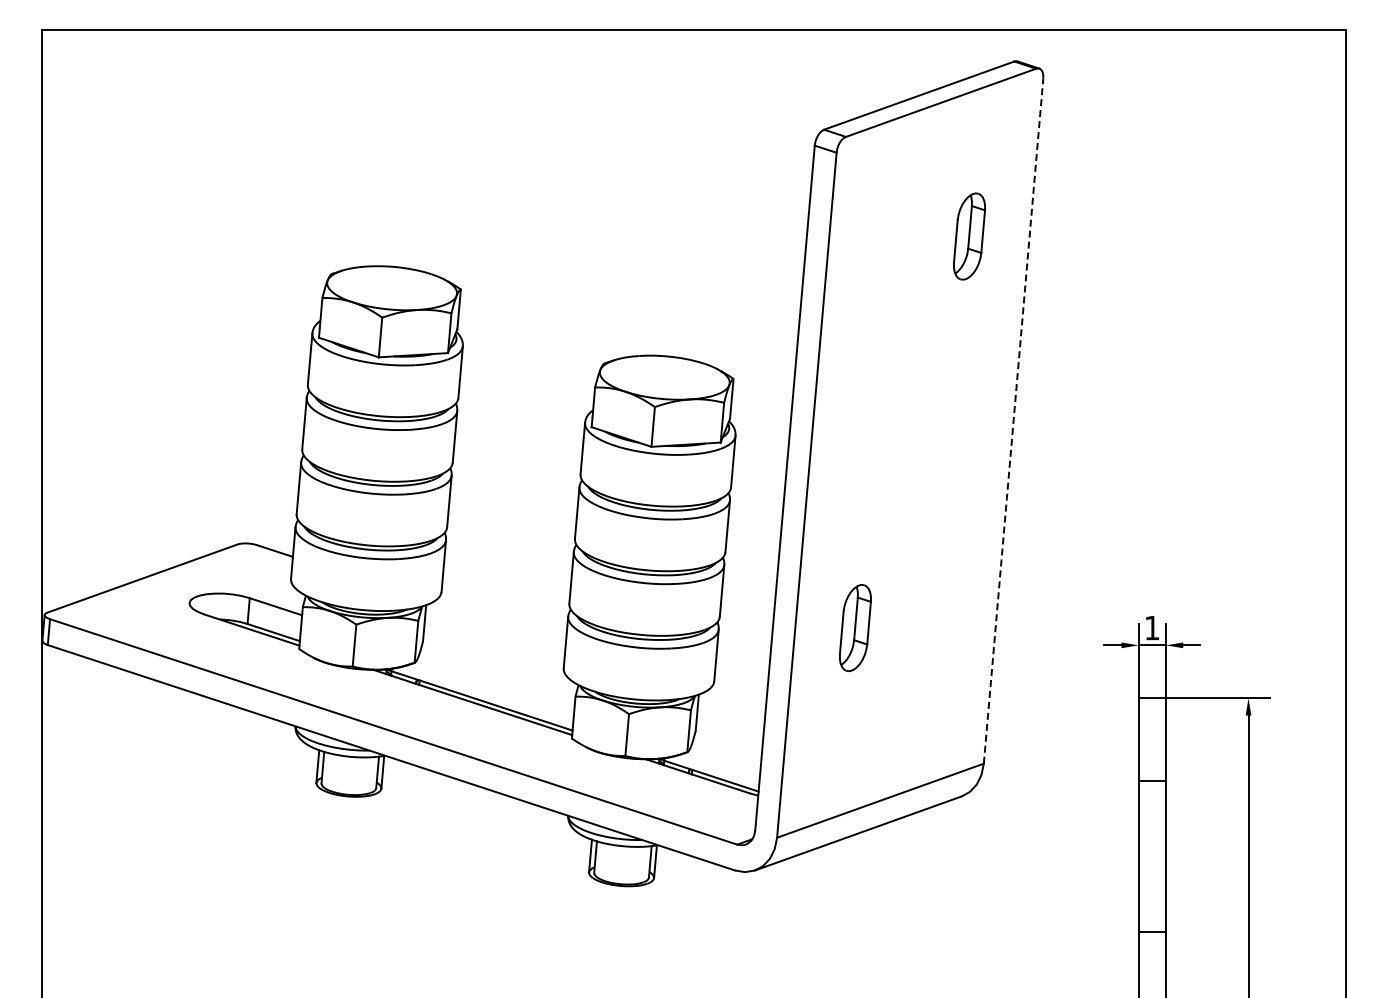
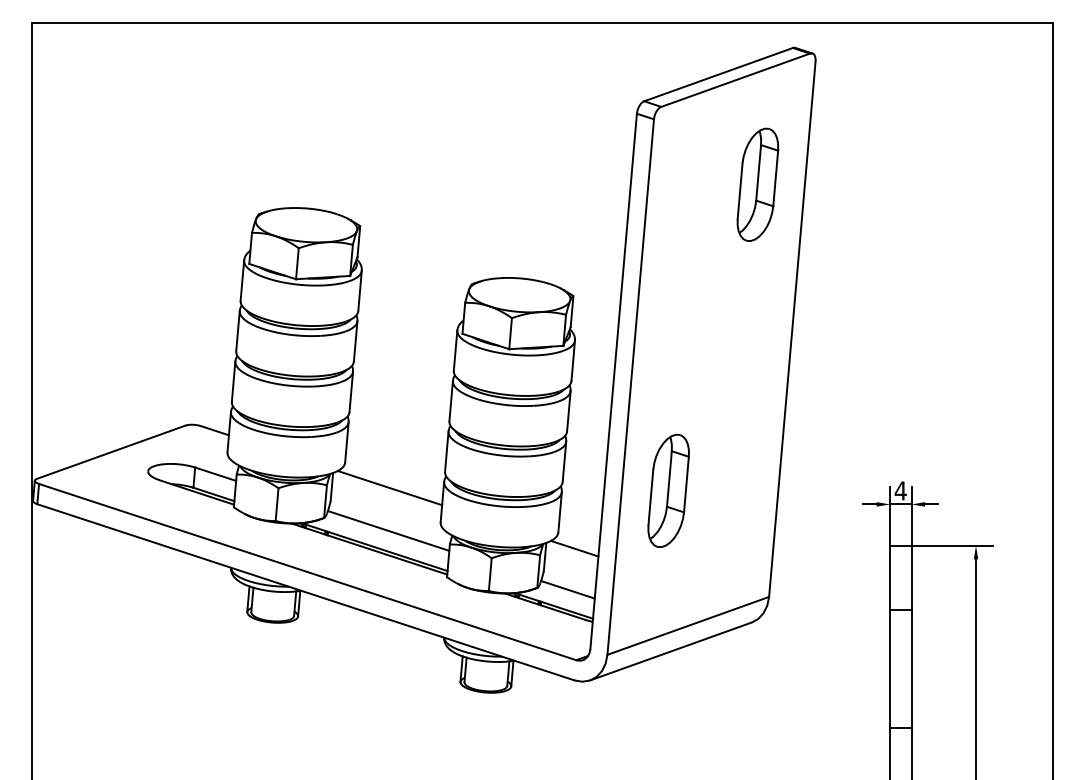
part: (969, 236) -> (757, 184), size x1.67
line: (1013, 421) -> (792, 329), dashed -> solid
line: (498, 624) -> (389, 488), added
part: (855, 627) -> (668, 490), size x1.67
text: (1152, 628) -> (900, 491), 1 -> 4
line: (496, 678) -> (388, 530), added
line: (734, 701) -> (574, 548), added
line: (726, 754) -> (567, 589), added

